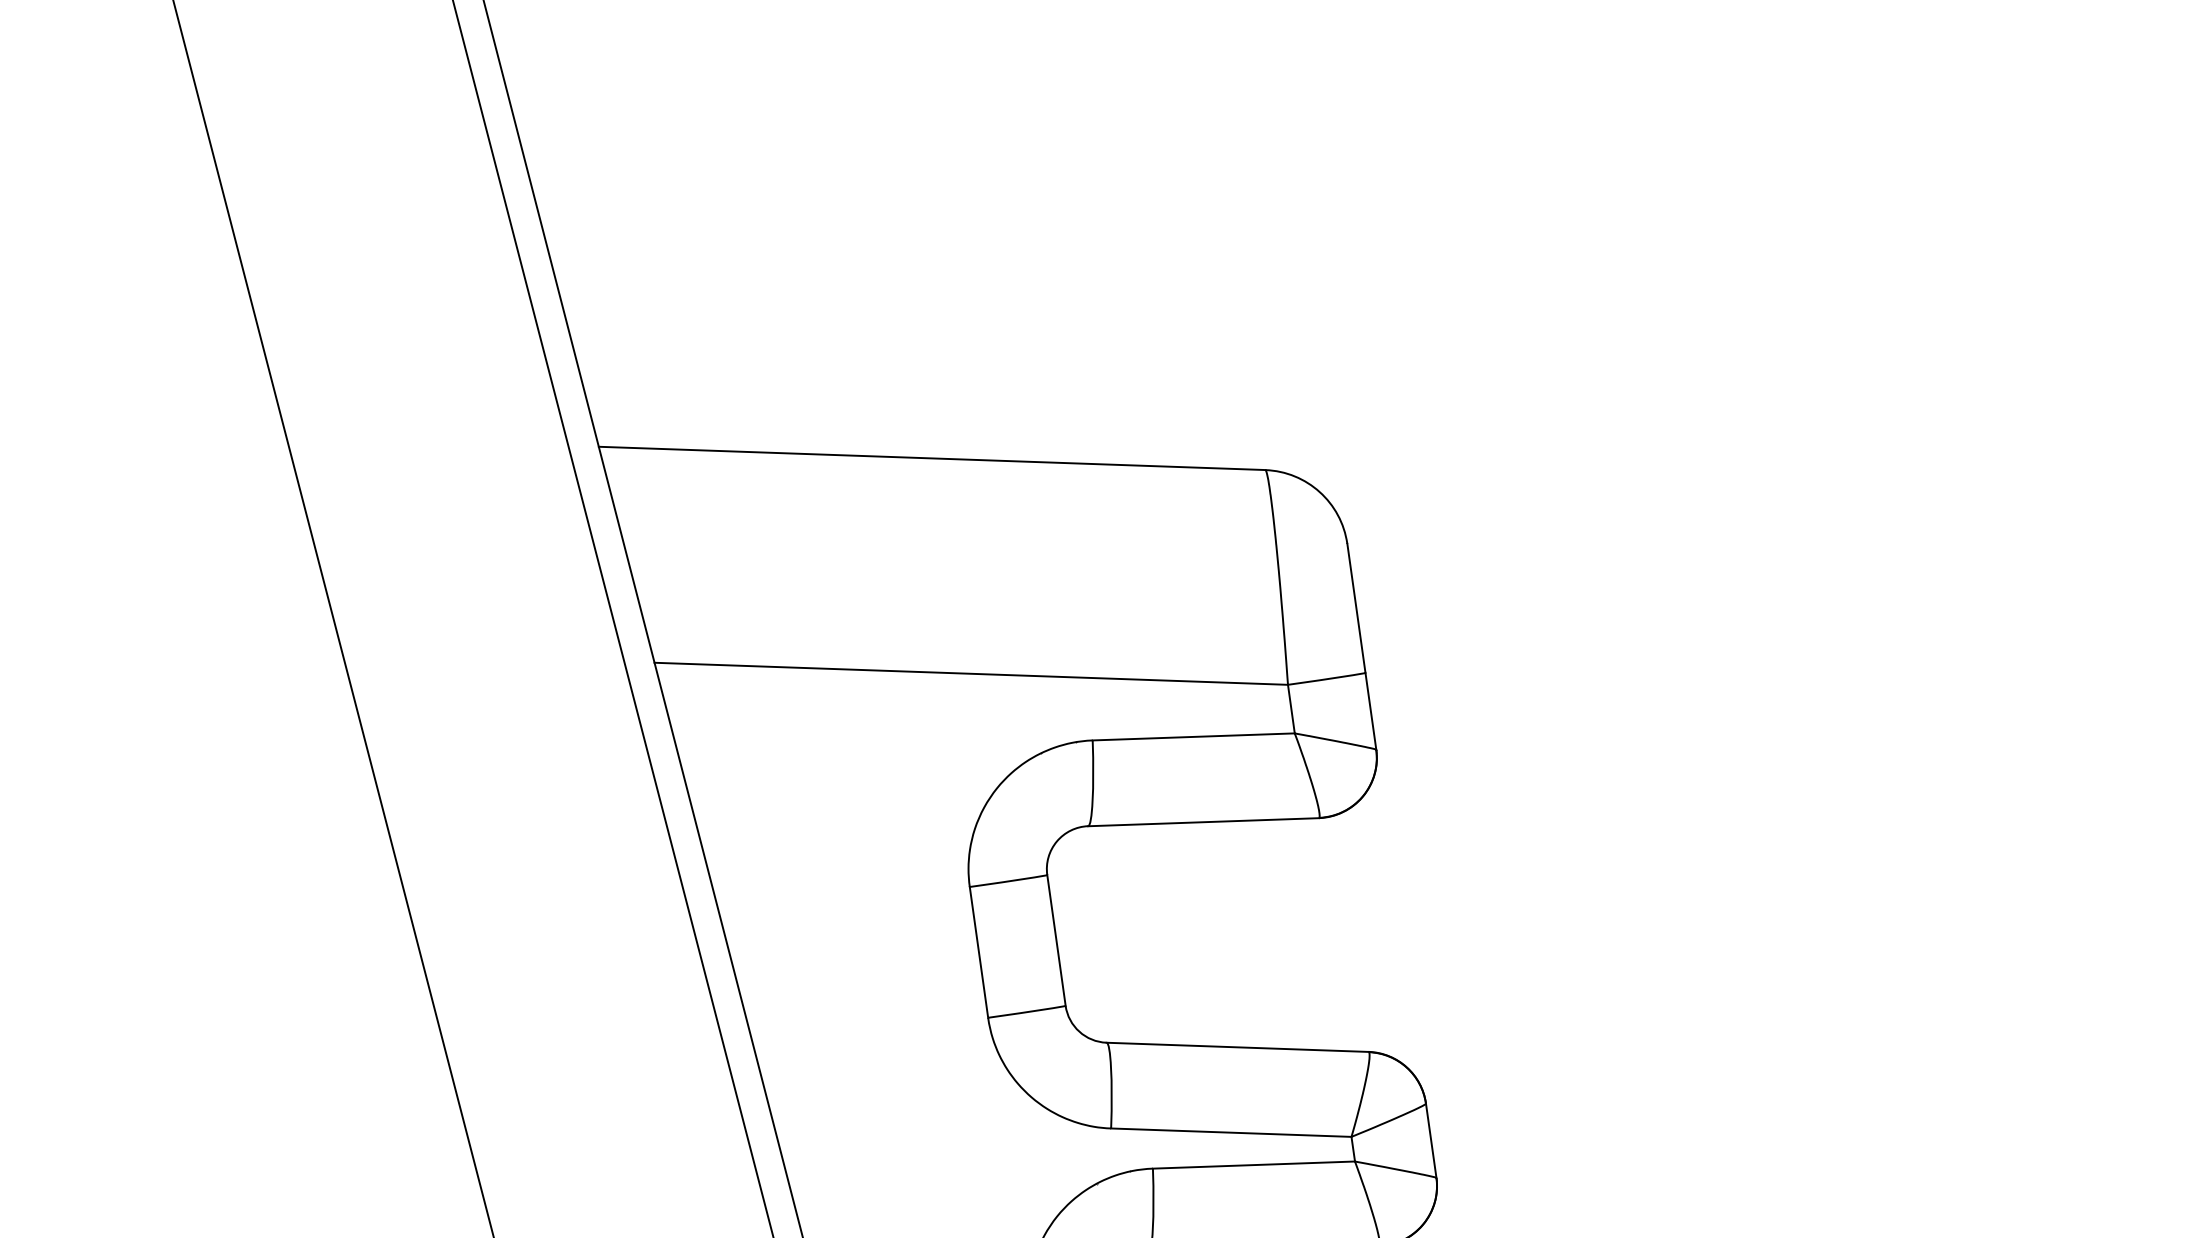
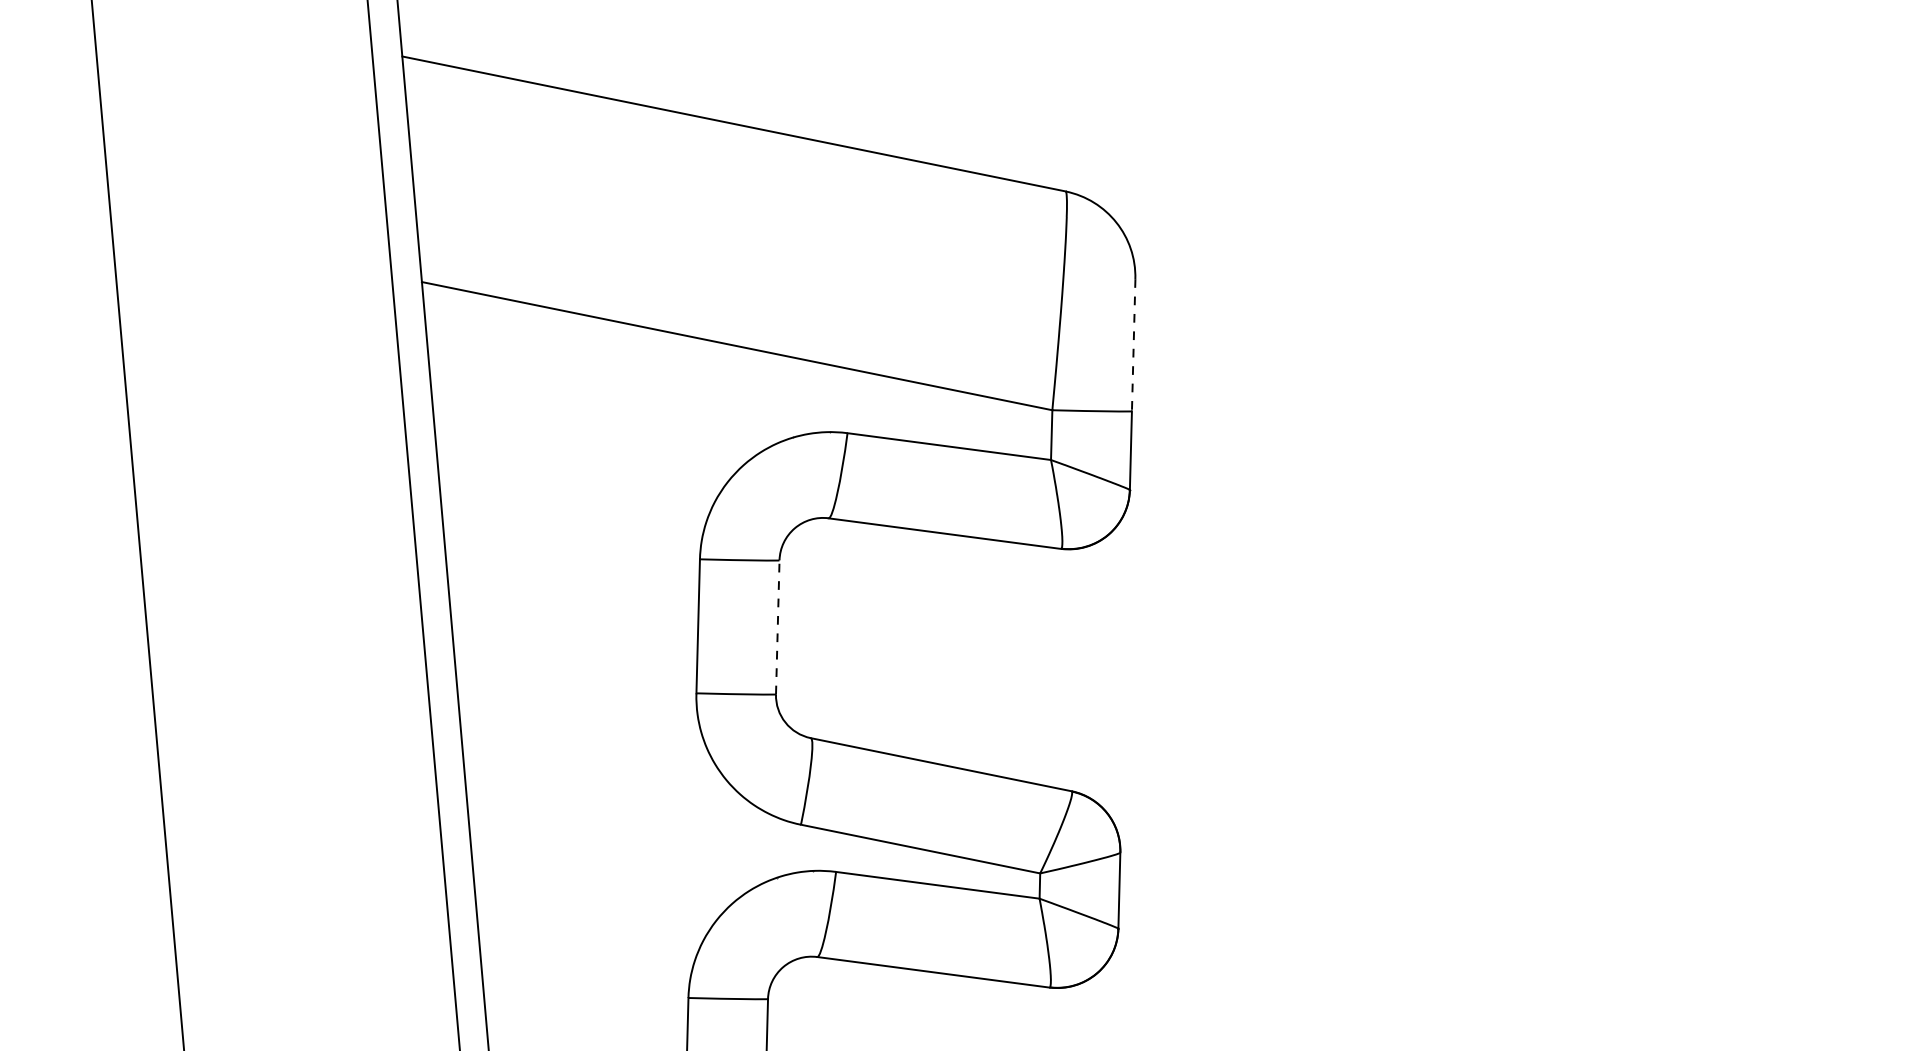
line: (1356, 608) -> (1133, 345), solid -> dashed
line: (1056, 939) -> (777, 626), solid -> dashed

